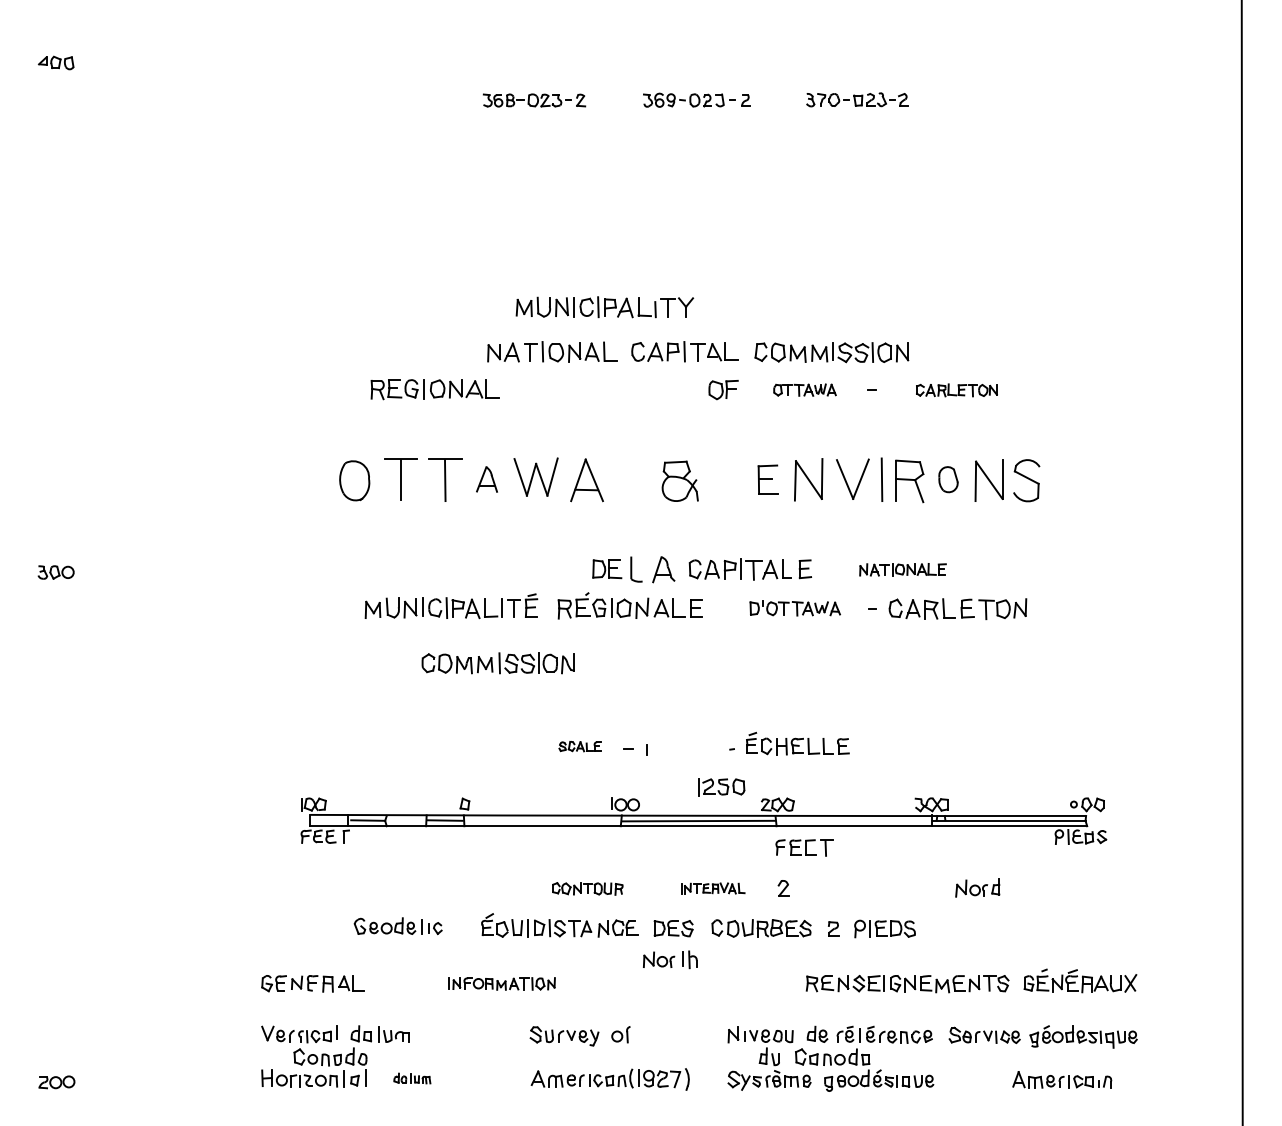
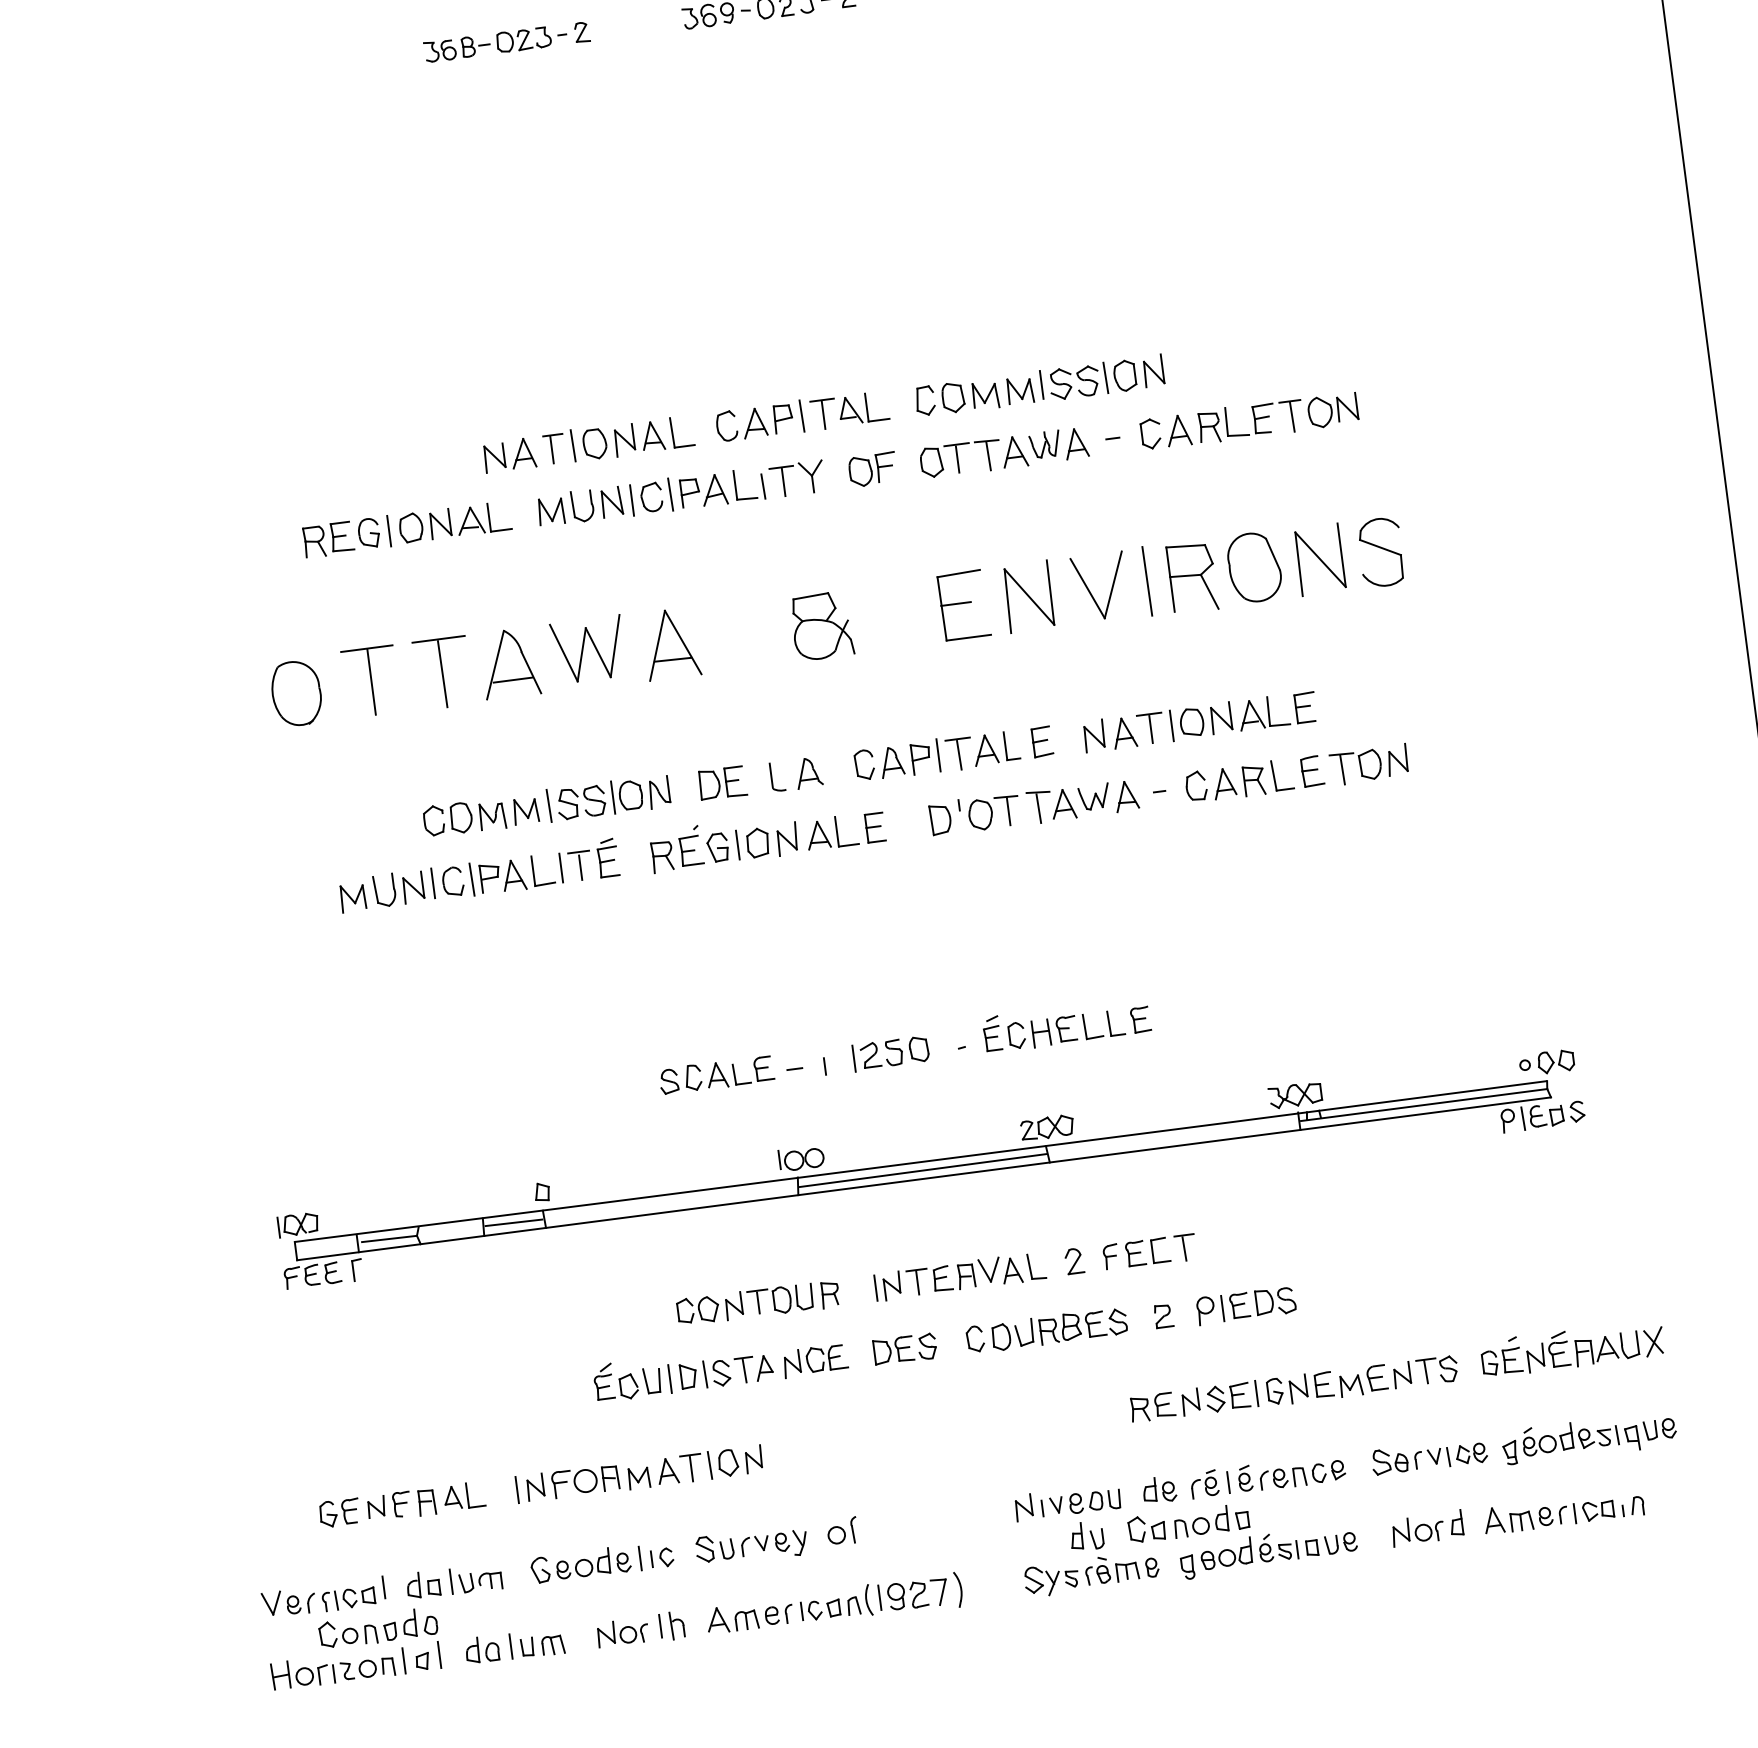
part: (604, 307) -> (680, 493), moved
part: (804, 389) -> (1003, 451), size x1.67
part: (956, 390) -> (1248, 421), size x1.67
part: (486, 479) -> (508, 663), size x1.67
part: (768, 479) -> (964, 604), size x1.43
part: (948, 479) -> (1254, 566), size x1.67
part: (652, 569) -> (795, 774), size x0.71
part: (902, 569) -> (1199, 721), size x1.67
part: (795, 608) -> (1034, 807), size x1.43
part: (497, 663) -> (545, 806), moved
part: (579, 746) -> (715, 1075), size x1.67
part: (721, 787) -> (891, 1053), moved
part: (804, 847) -> (1149, 1251), moved
part: (977, 887) -> (1426, 1527), moved
part: (587, 888) -> (757, 1302), size x1.43
part: (713, 888) -> (961, 1276), size x1.67
part: (397, 926) -> (601, 1562), moved
part: (670, 959) -> (640, 1629), moved
part: (312, 983) -> (401, 1504), moved
part: (501, 983) -> (638, 1473), size x1.43
part: (412, 1078) -> (515, 1645), size x1.67

